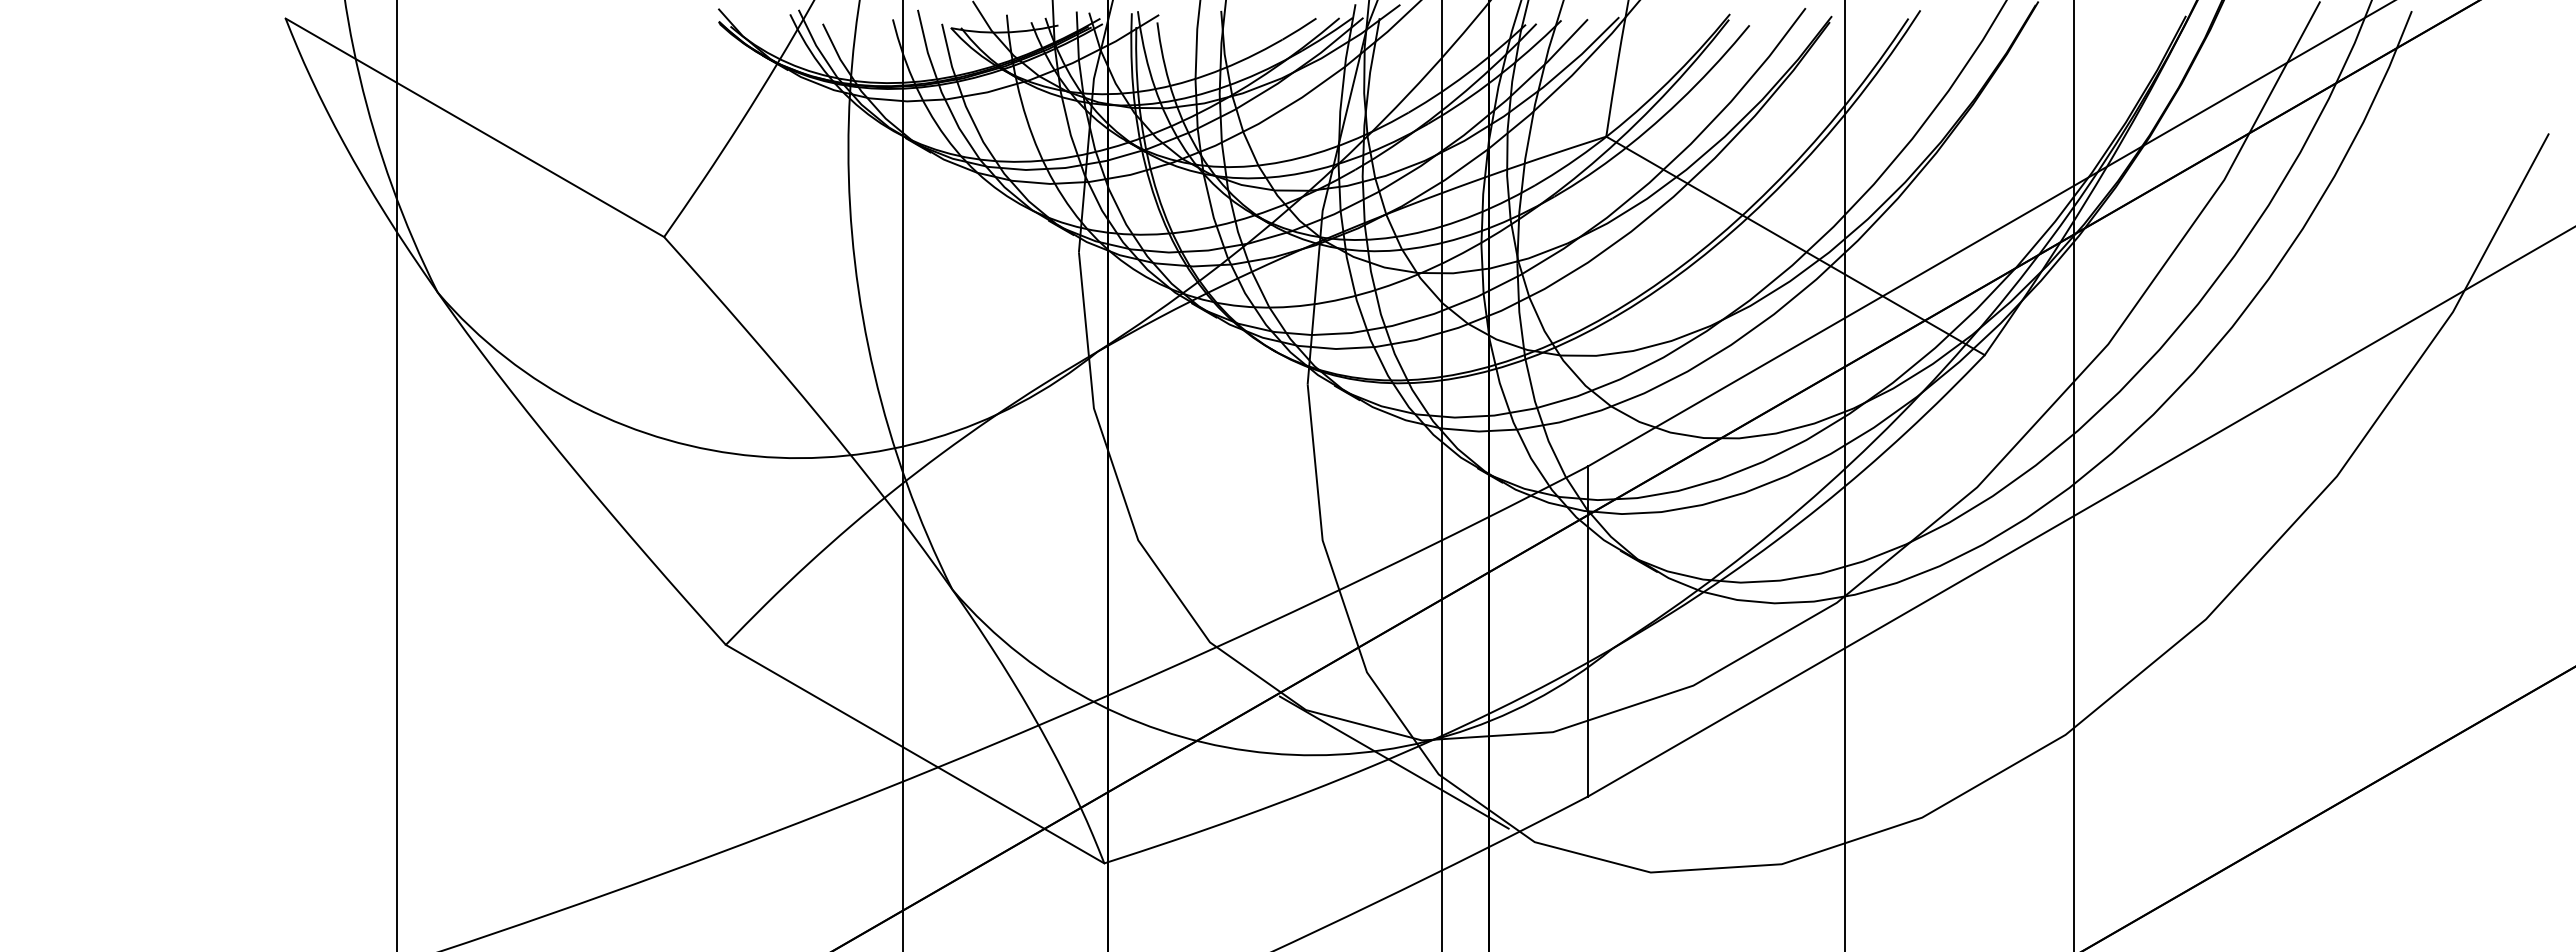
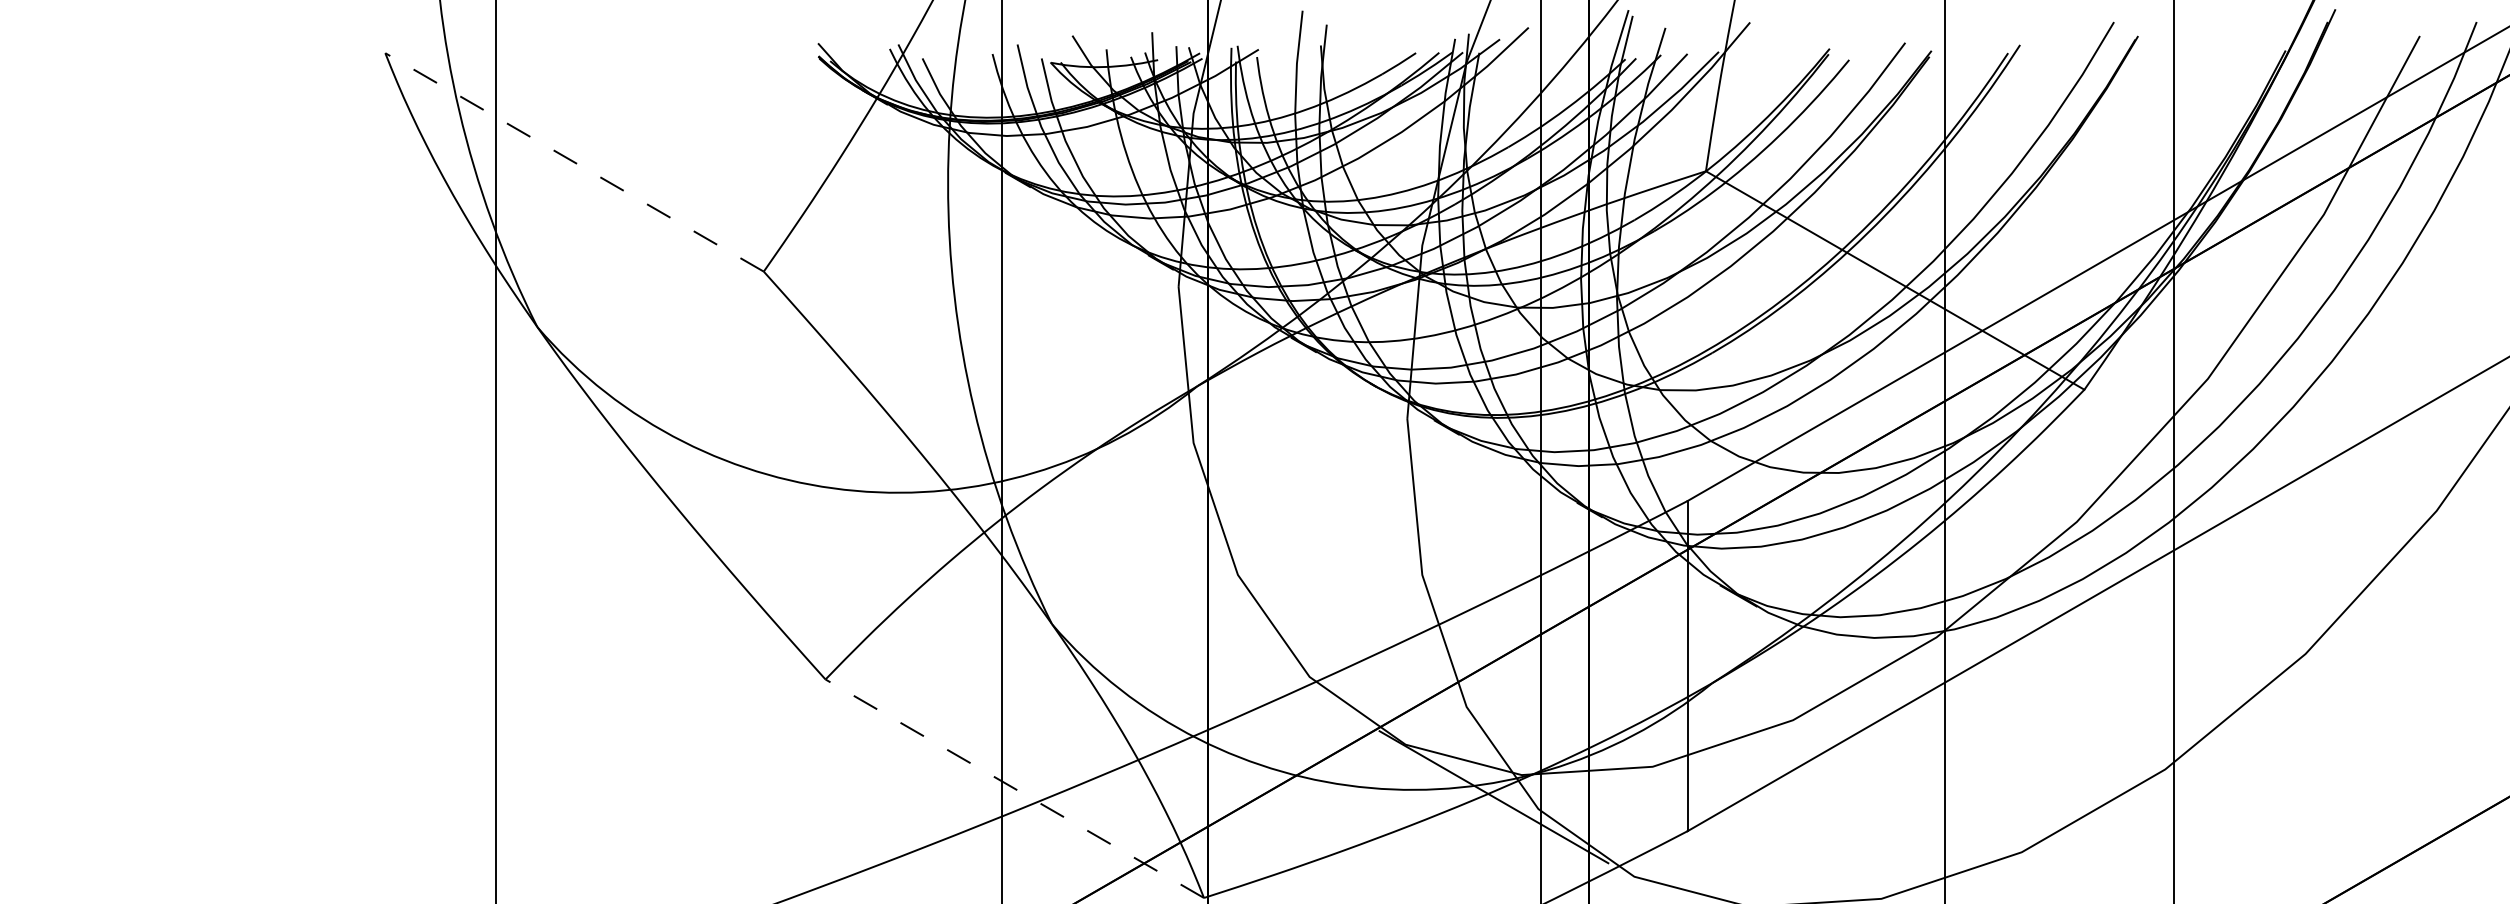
line: (474, 127) -> (574, 162), solid -> dashed
line: (915, 754) -> (1015, 789), solid -> dashed

